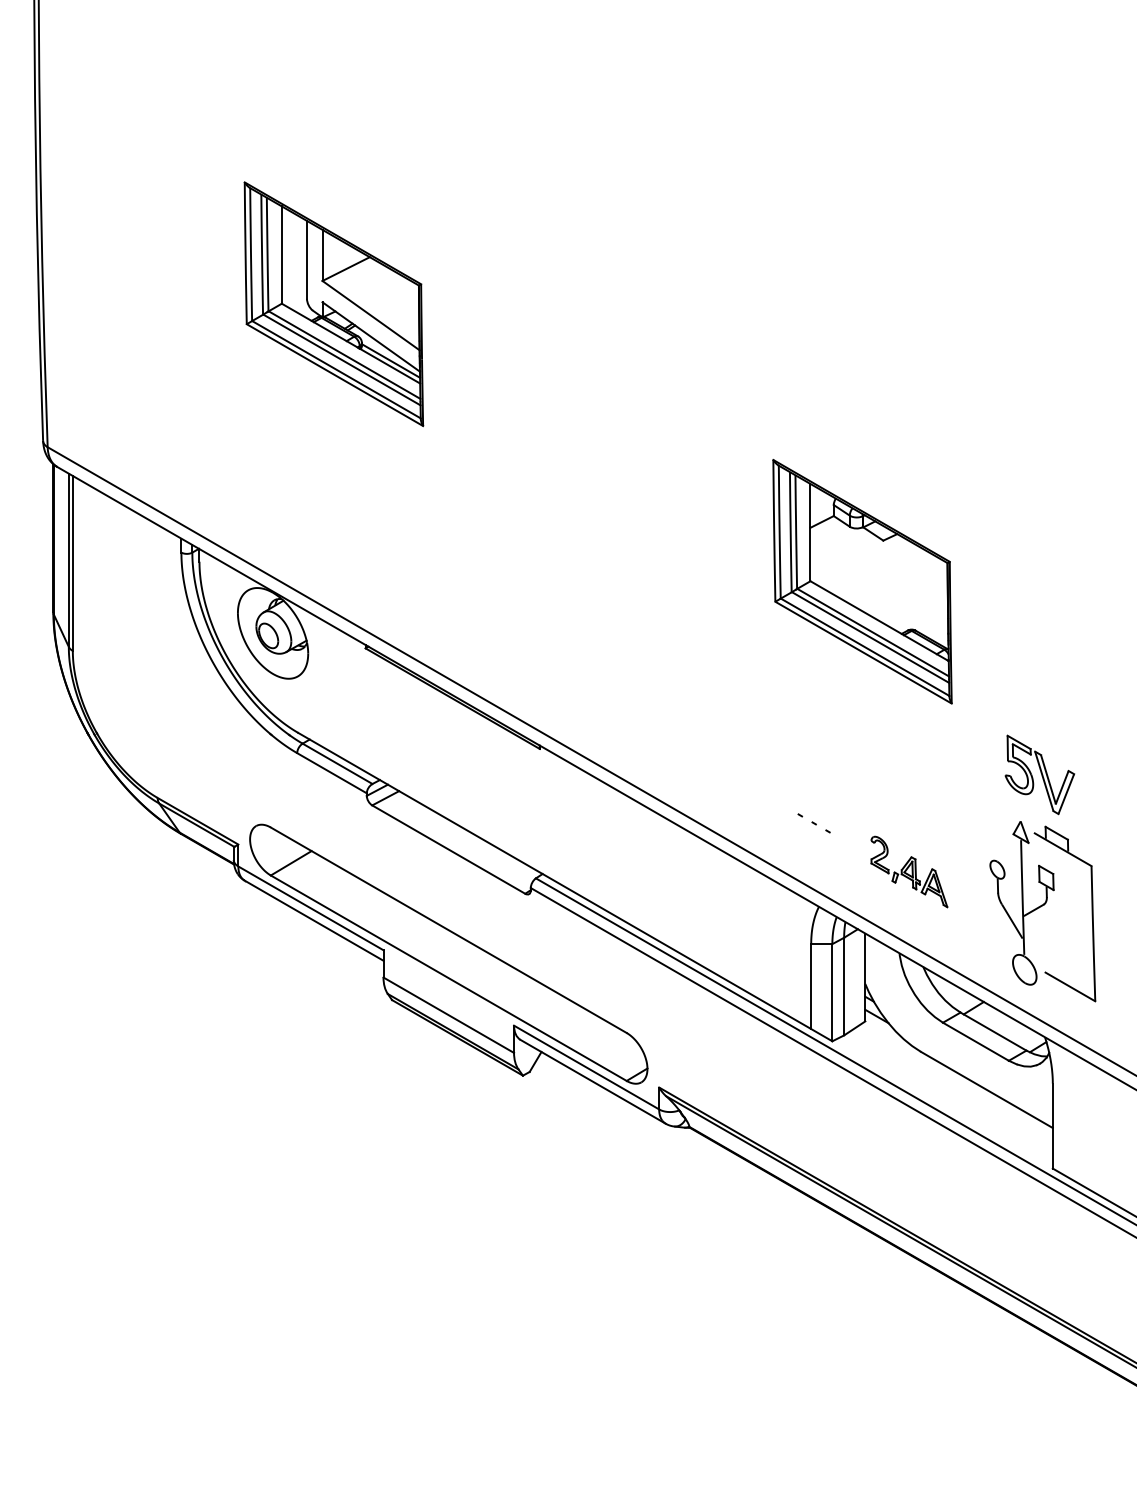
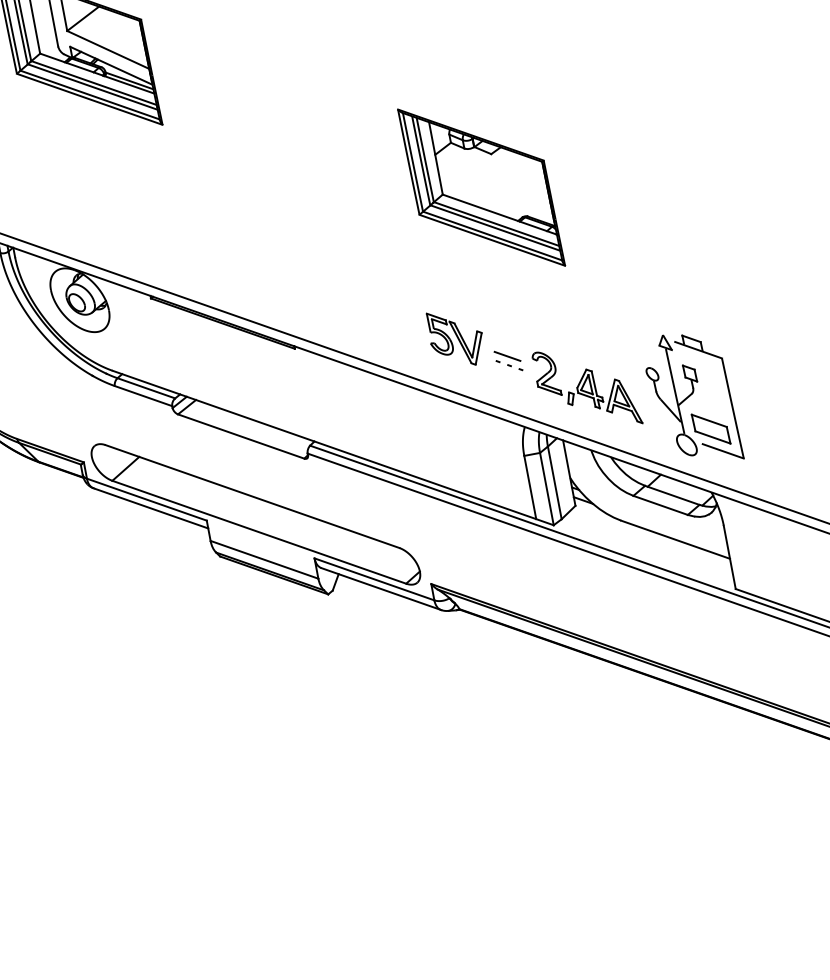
part: (862, 581) -> (481, 187), moved
part: (1039, 774) -> (456, 338), moved
line: (813, 810) -> (507, 356), added
part: (909, 871) -> (587, 388), size x1.67
part: (1059, 954) -> (710, 428), added

